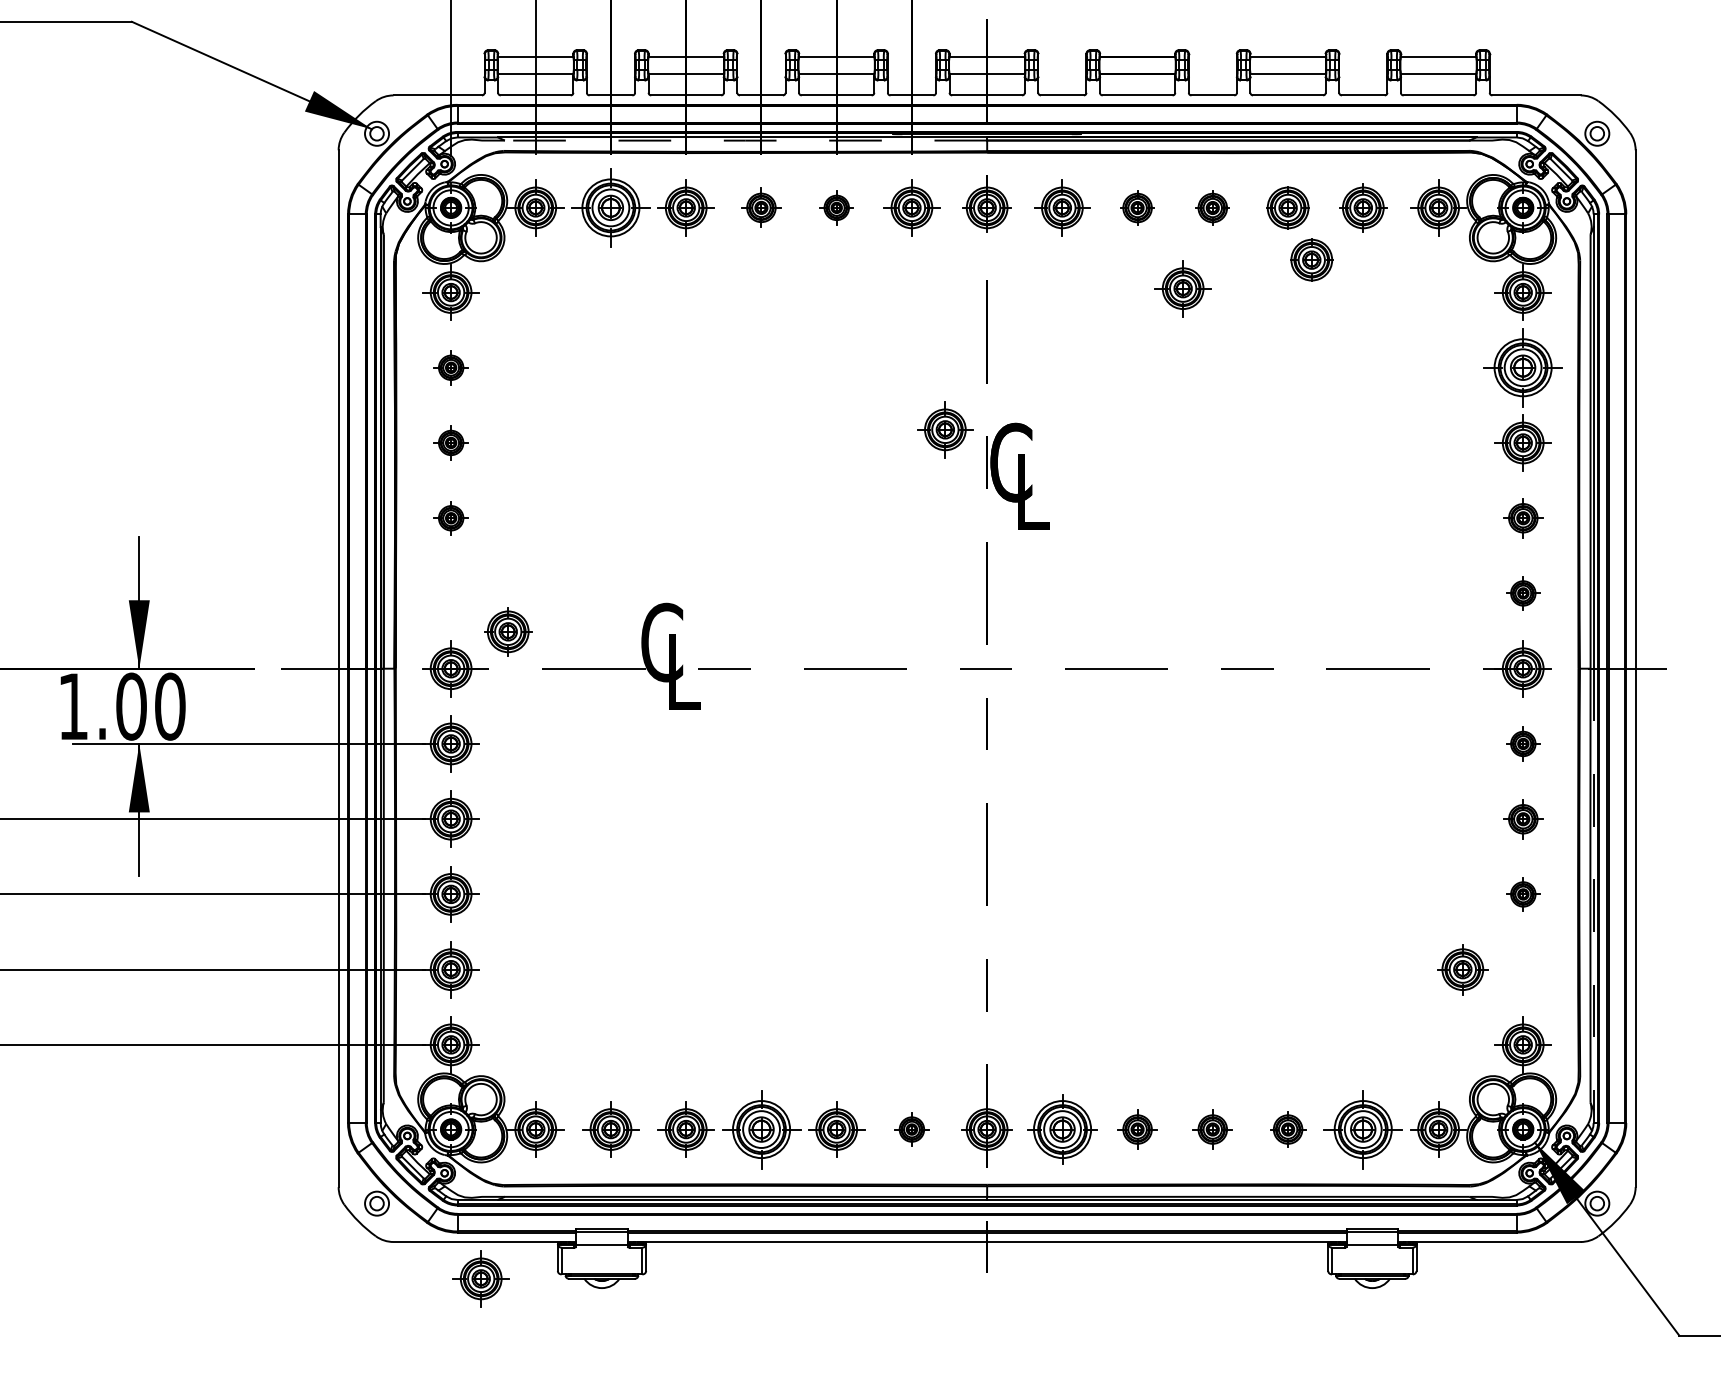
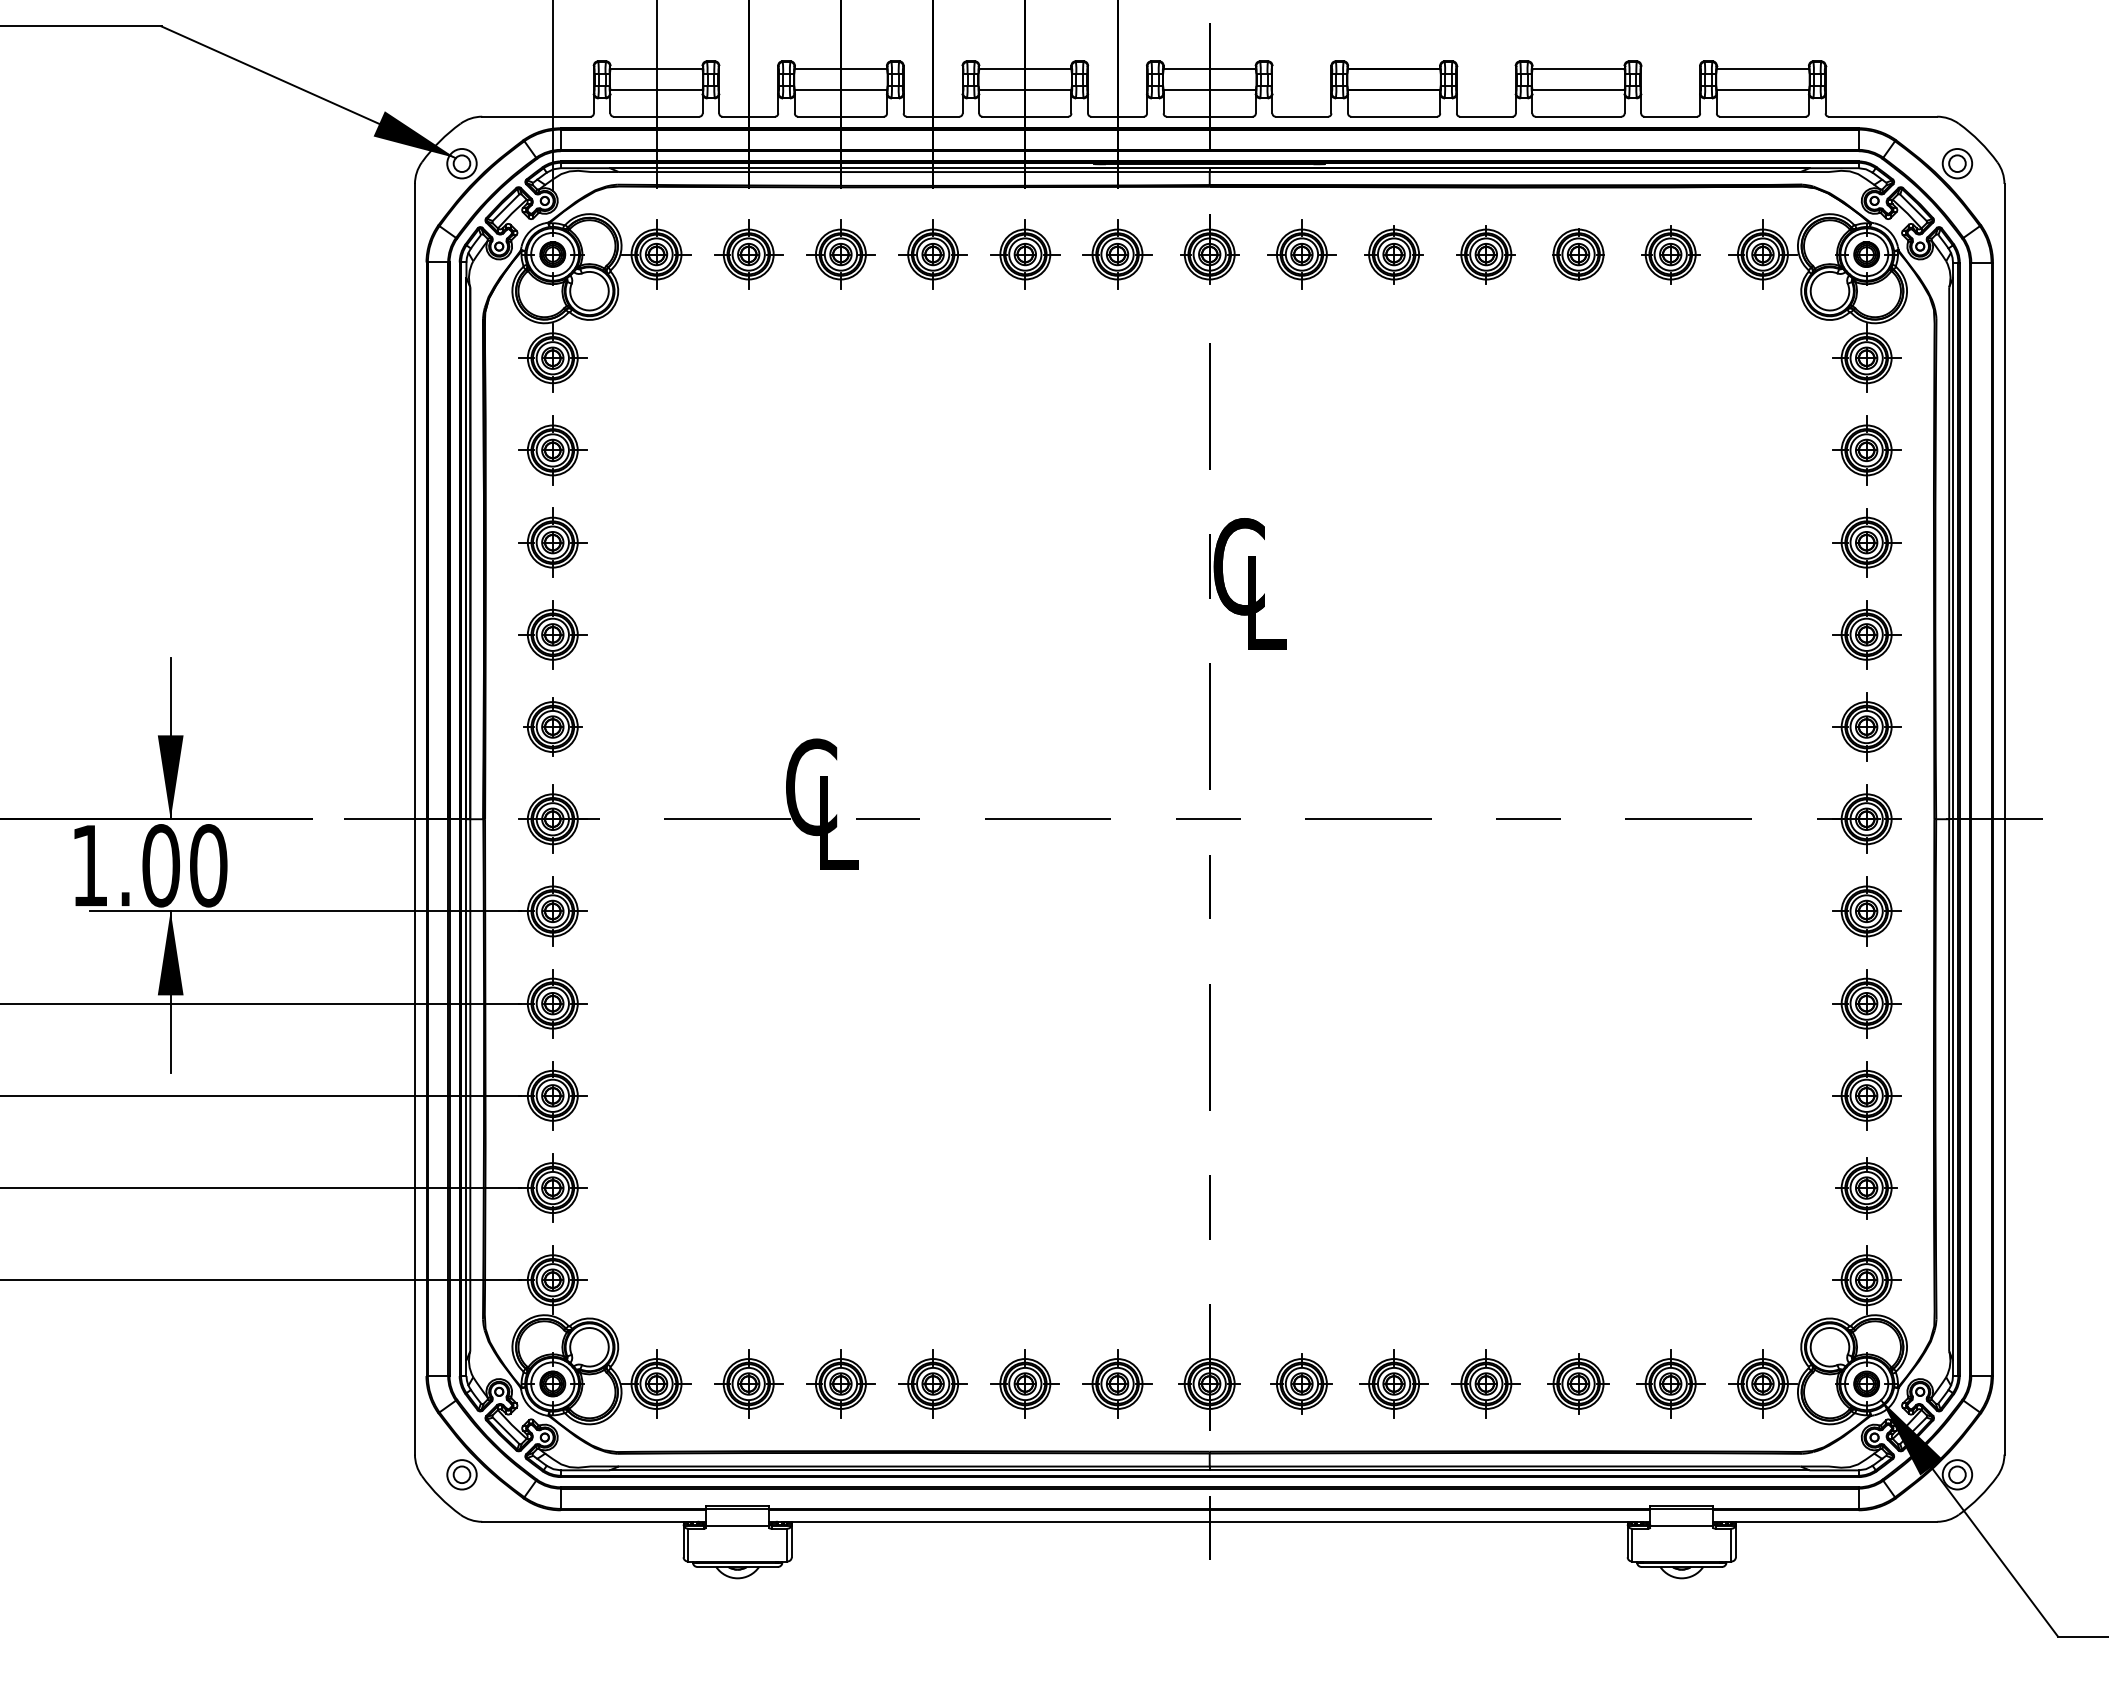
line: (745, 140) -> (913, 172), dashed -> solid
part: (610, 207) -> (748, 254), size x0.71
part: (760, 207) -> (932, 254), size x1.43
part: (836, 207) -> (1025, 254), size x1.67
part: (1137, 207) -> (1393, 254), size x1.43
part: (1212, 207) -> (1485, 254), size x1.43
part: (1311, 260) -> (1607, 318), removed
part: (1182, 288) -> (1449, 353), removed
part: (450, 367) -> (552, 450), size x1.67
part: (1523, 367) -> (1866, 450), size x0.71
part: (945, 429) -> (1158, 526), removed
part: (450, 442) -> (552, 542), size x1.67
part: (450, 517) -> (552, 634), size x1.67
part: (1523, 517) -> (1866, 634), size x1.43
part: (1523, 593) -> (1866, 726), size x1.67
part: (507, 631) -> (552, 726), moved
part: (1523, 743) -> (1866, 911), size x1.67
part: (1523, 819) -> (1866, 1003), size x1.43
line: (1594, 889) -> (1953, 1089), dashed -> solid
part: (1523, 894) -> (1866, 1095), size x1.67
part: (1462, 970) -> (1866, 1188), moved
part: (760, 1129) -> (932, 1383), size x0.71
part: (911, 1129) -> (1117, 1383), size x1.67
part: (1062, 1129) -> (1301, 1383), size x0.71
part: (1137, 1129) -> (1393, 1383), size x1.43
part: (1212, 1129) -> (1485, 1383), size x1.43
part: (1288, 1129) -> (1578, 1383), size x1.43
part: (1363, 1129) -> (1670, 1383), size x0.71
part: (481, 1278) -> (589, 1566), removed

